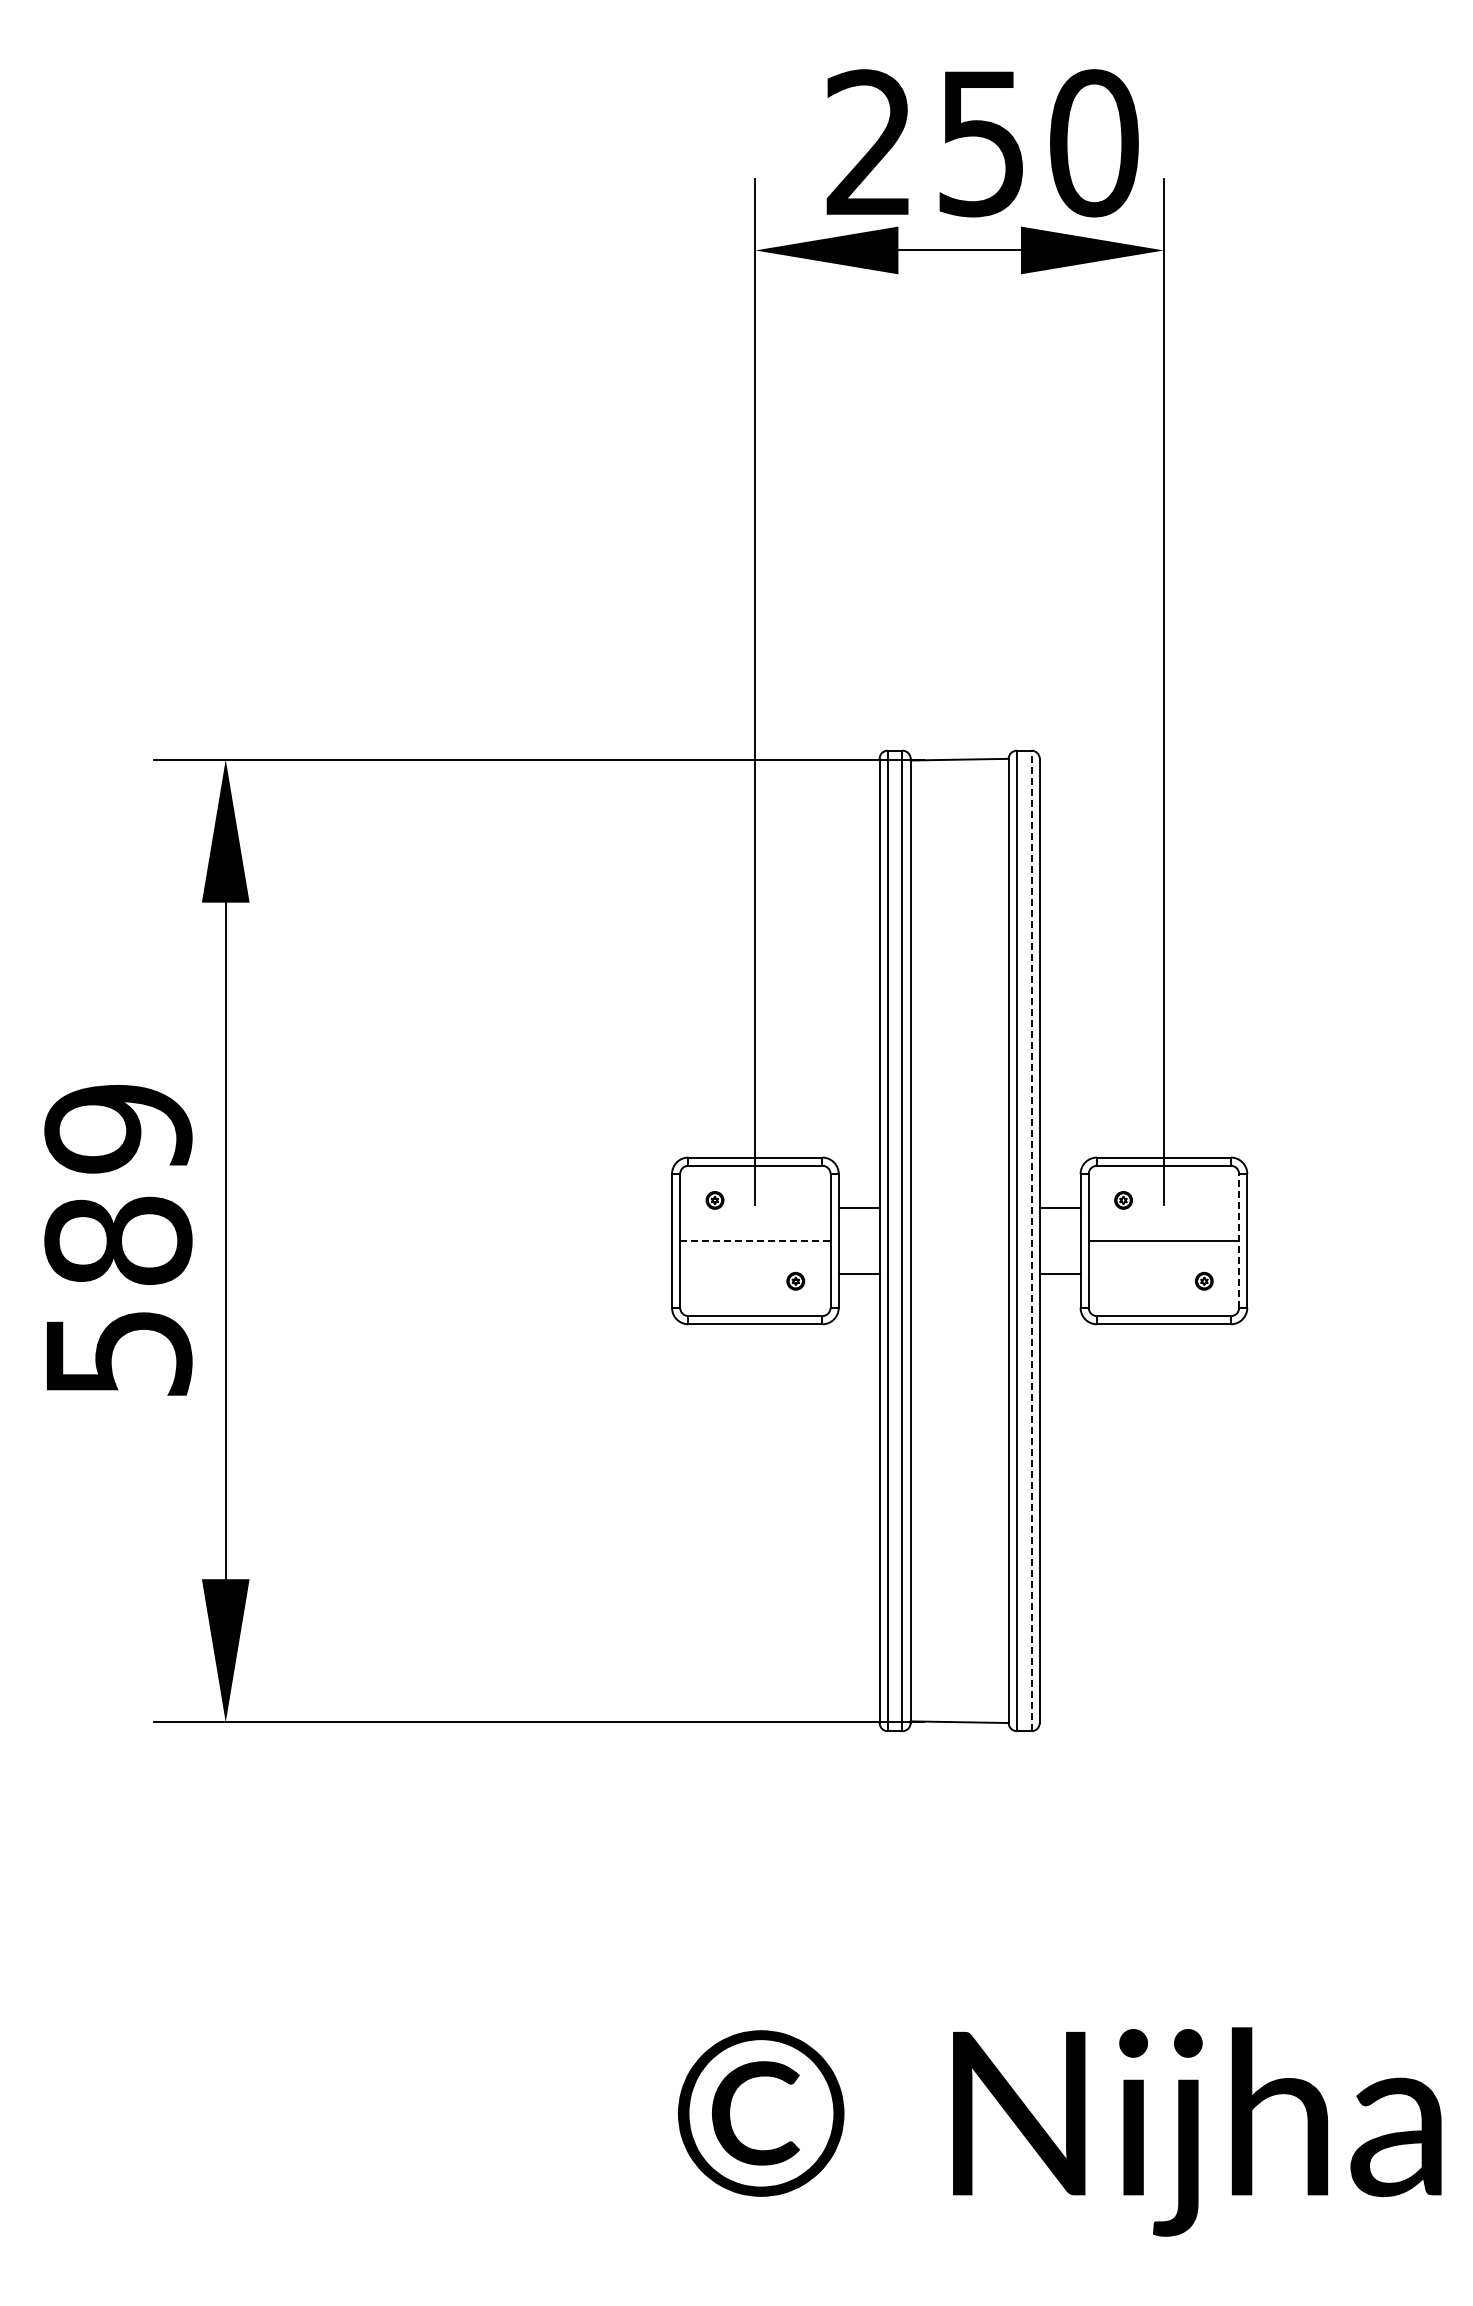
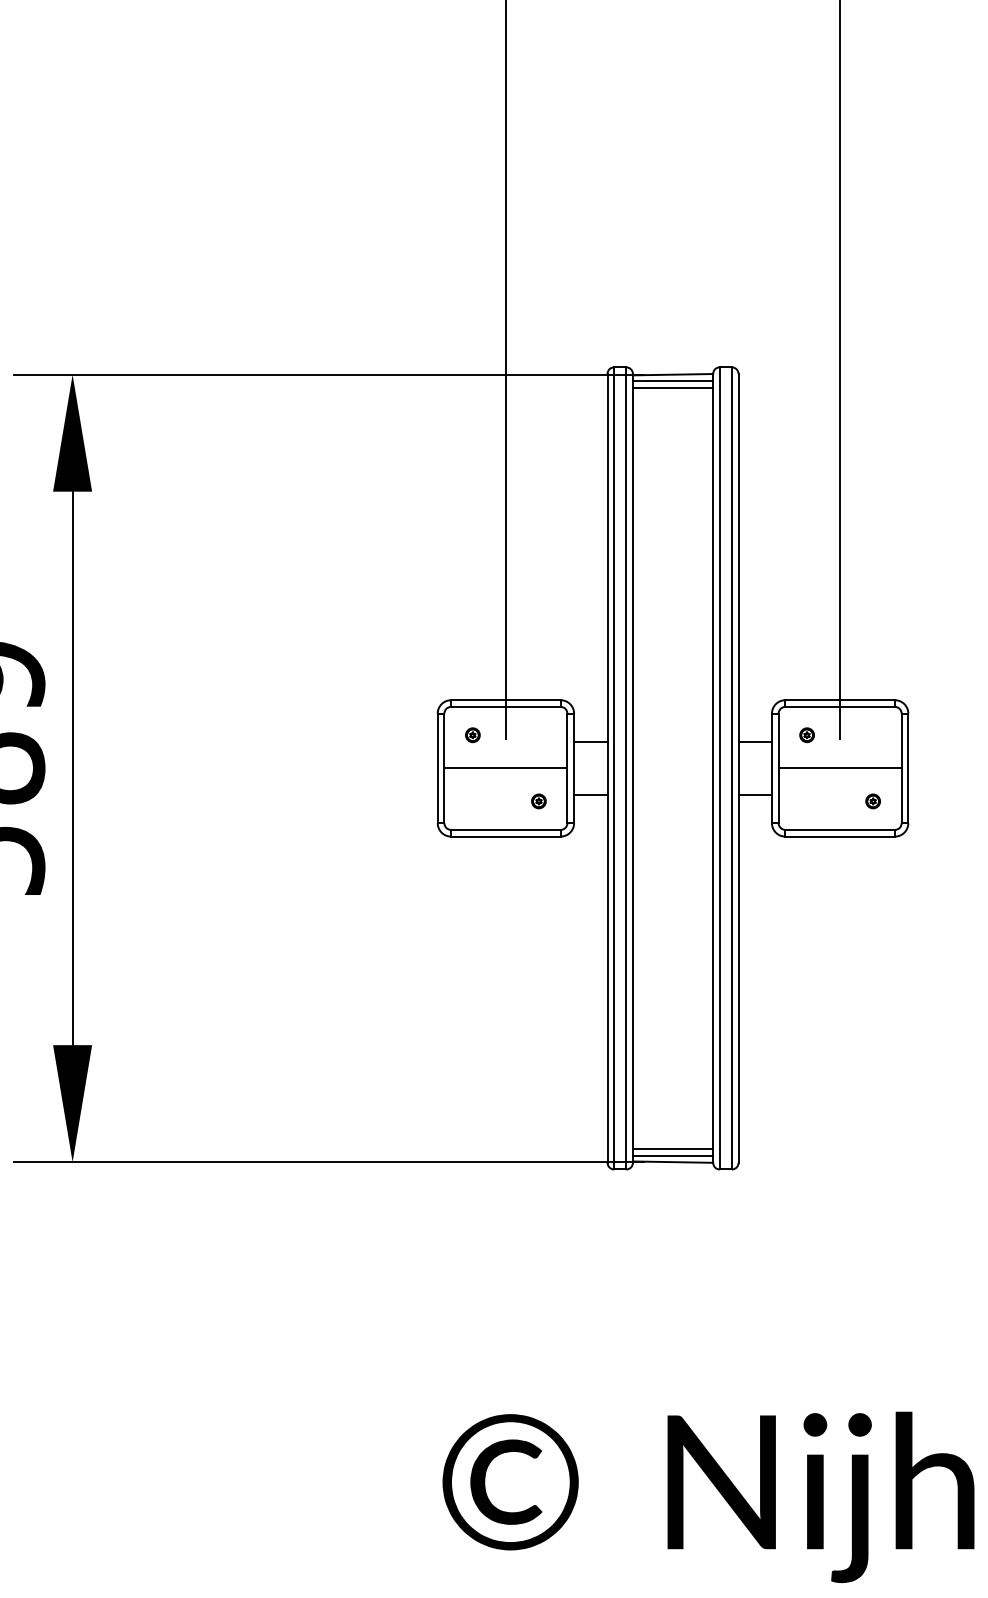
line: (959, 767) -> (672, 381), added
line: (959, 775) -> (672, 387), added
line: (755, 1240) -> (506, 768), dashed -> solid
line: (1031, 1240) -> (731, 768), dashed -> solid
line: (1239, 1240) -> (901, 768), dashed -> solid
line: (959, 1706) -> (672, 1149), added
line: (959, 1714) -> (672, 1155), added

